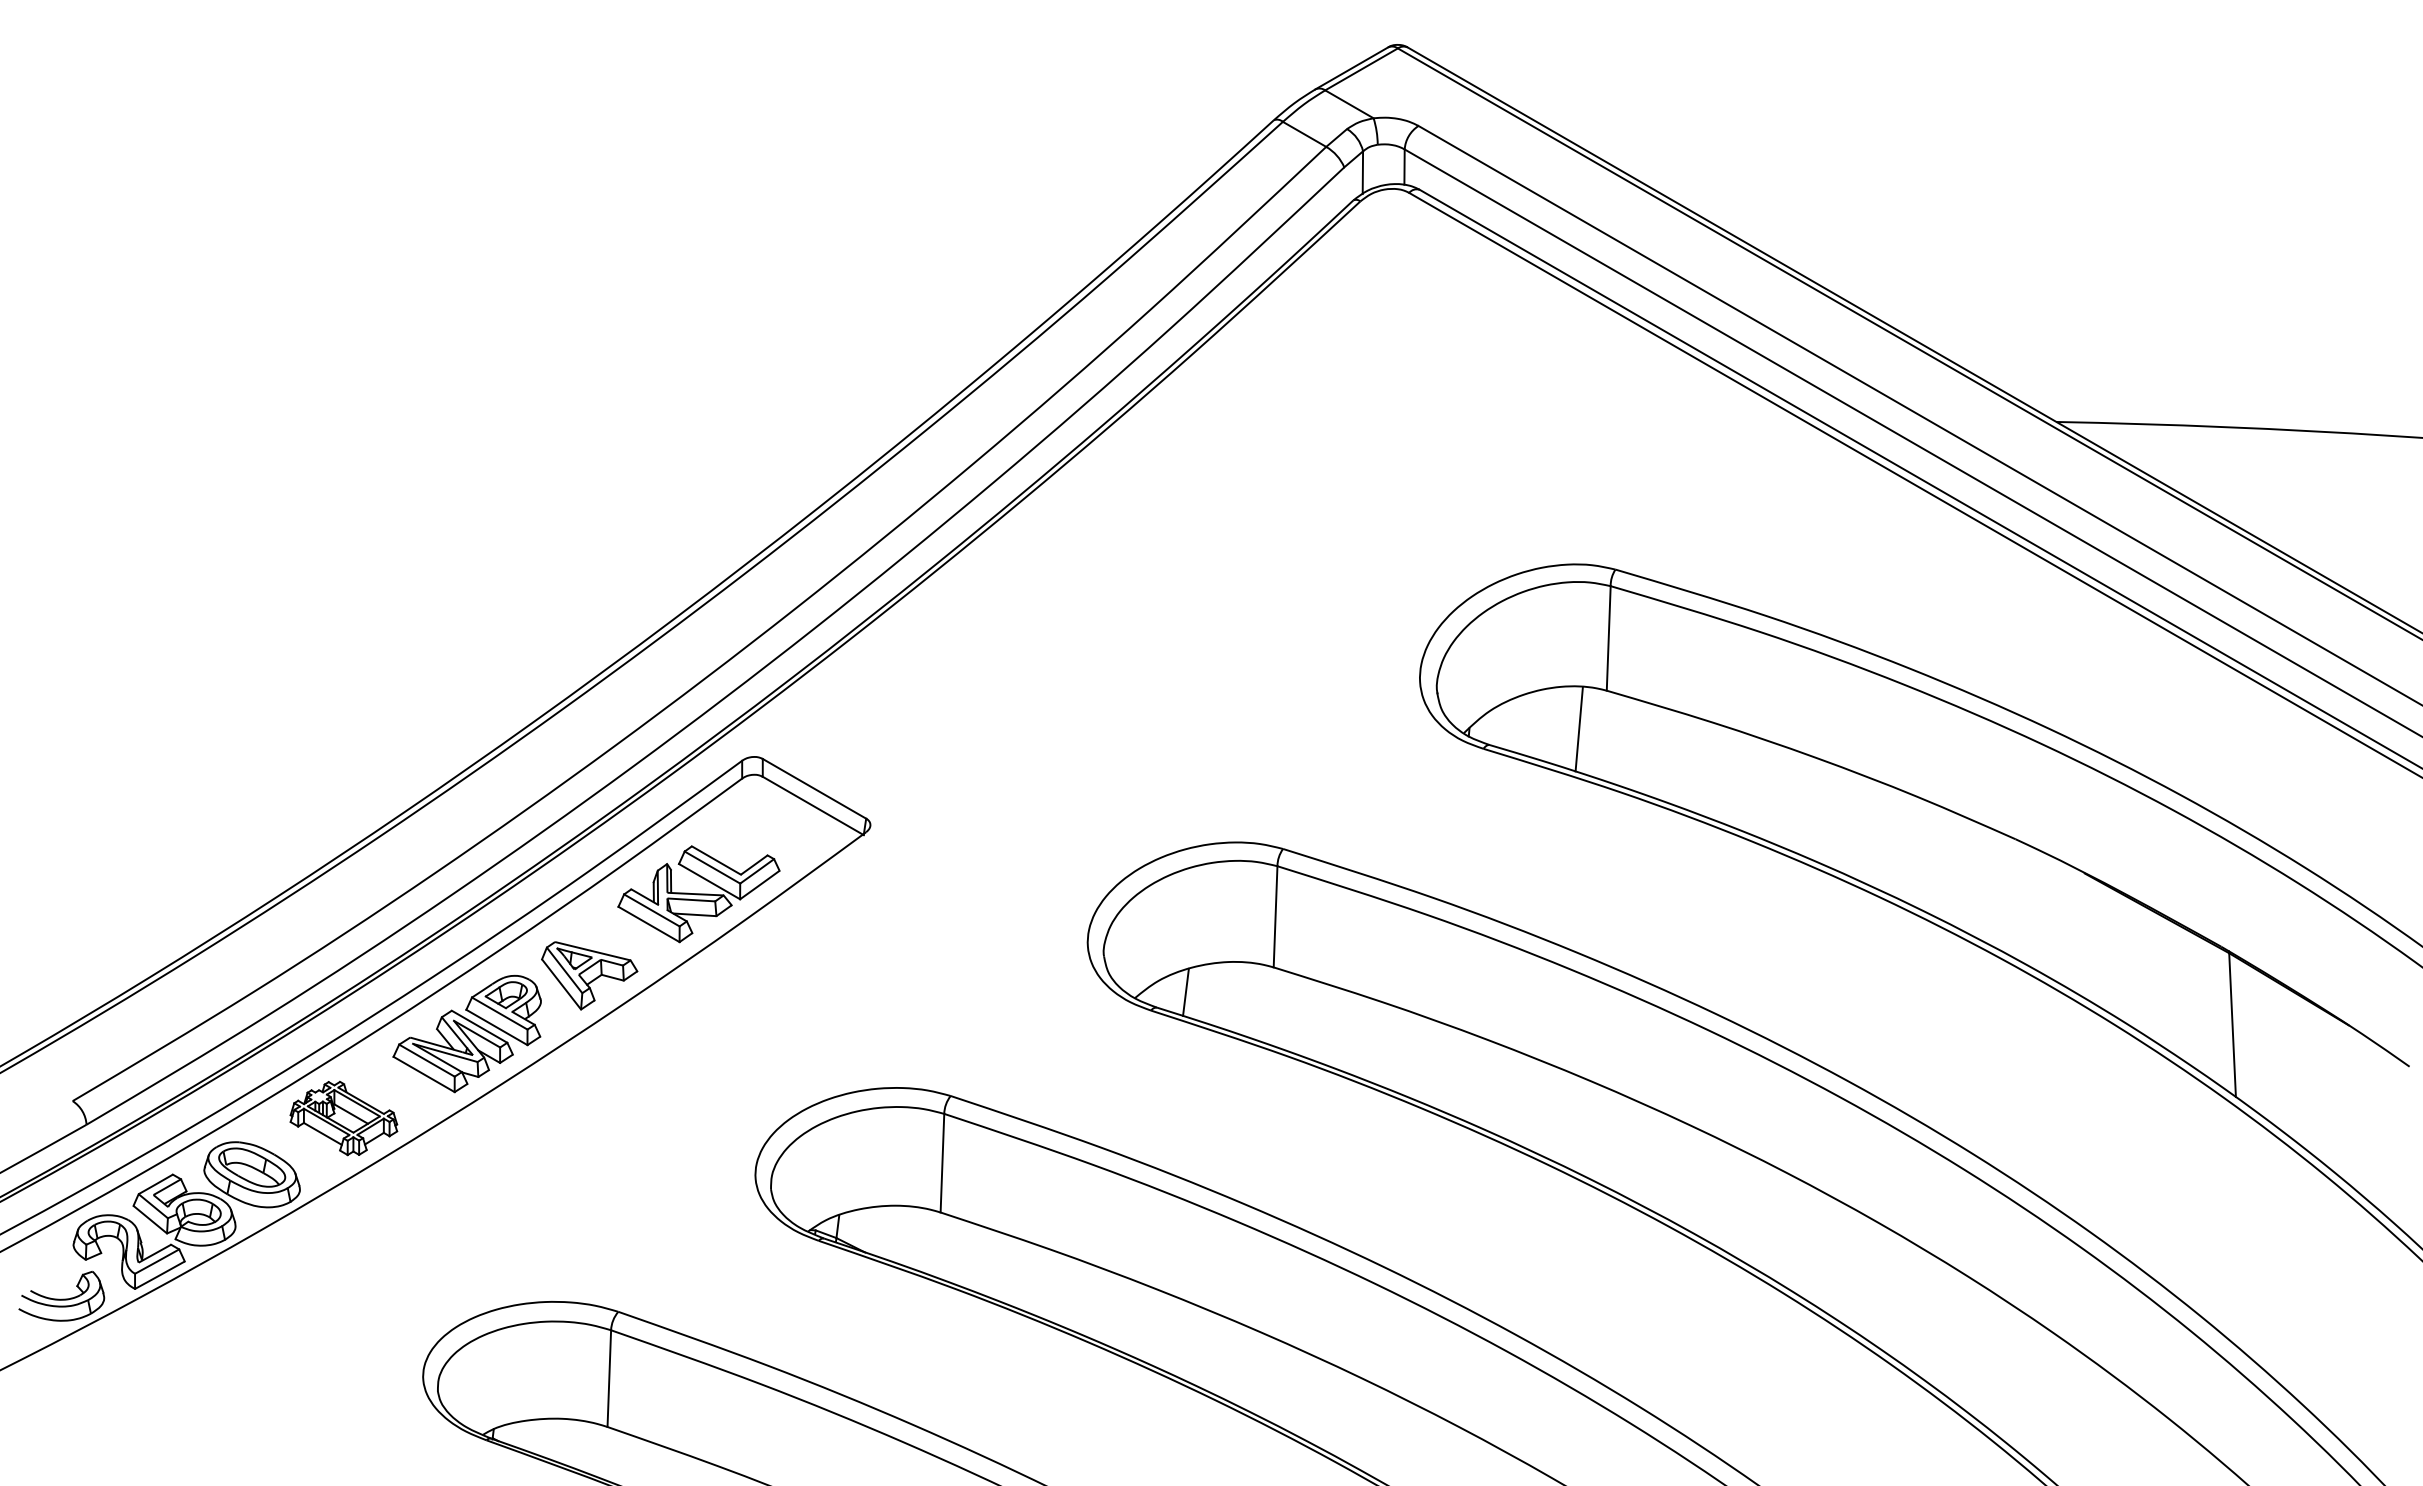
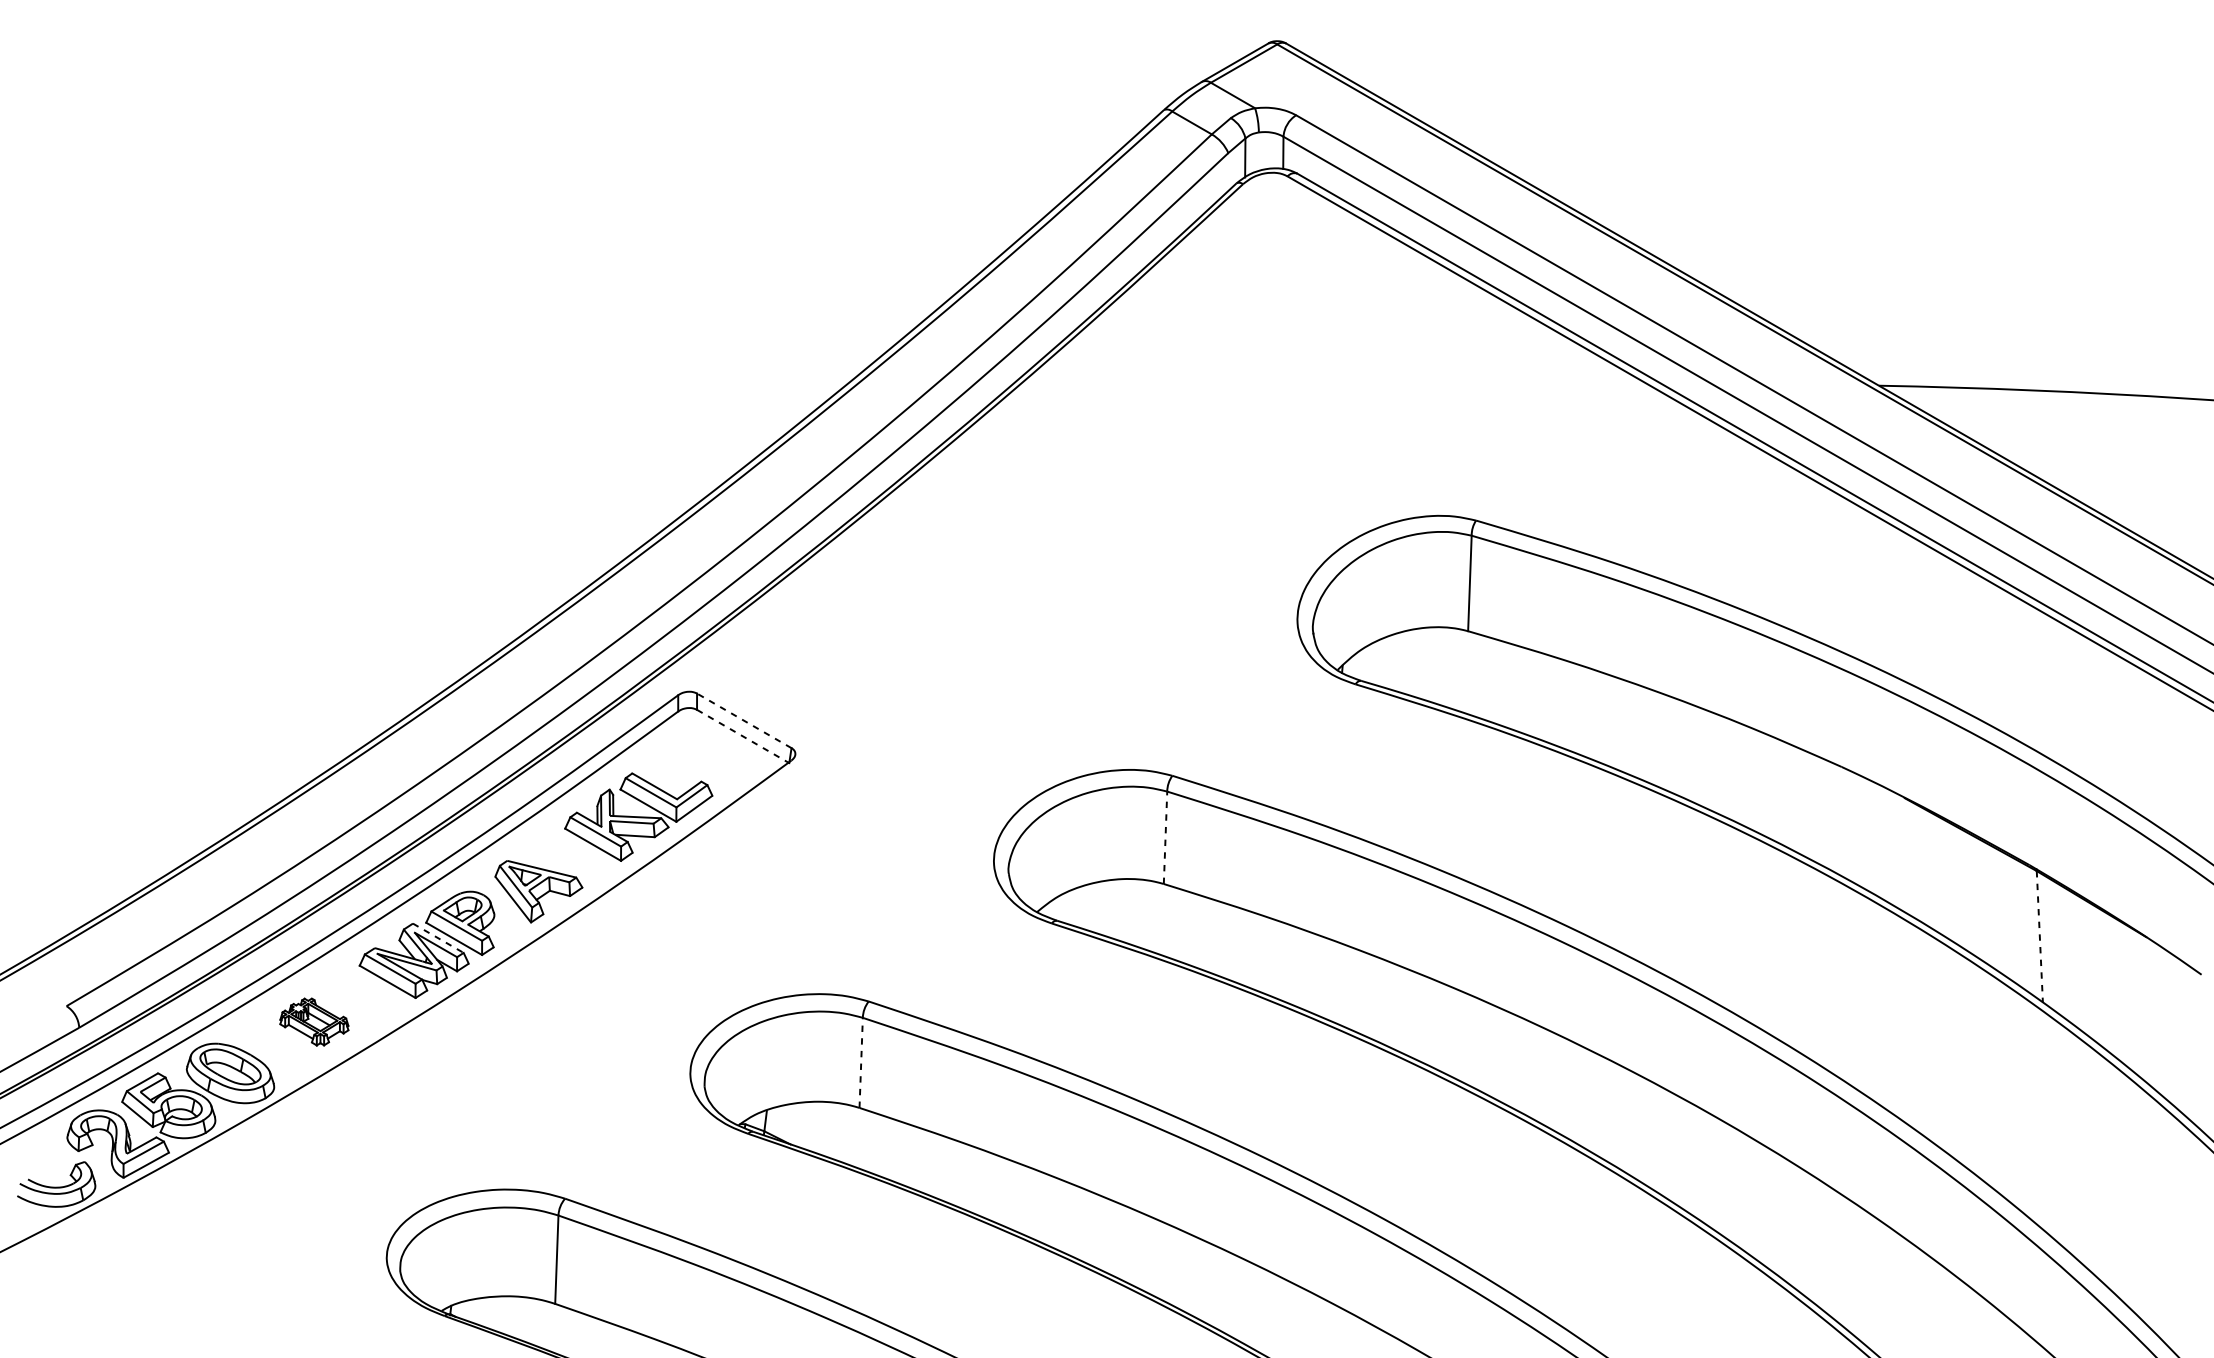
line: (1578, 729) -> (1442, 666), removed
line: (814, 788) -> (744, 720), solid -> dashed
line: (813, 806) -> (743, 737), solid -> dashed
line: (1275, 916) -> (1165, 837), solid -> dashed
line: (1185, 991) -> (1083, 906), removed
line: (2232, 1025) -> (2039, 937), solid -> dashed
line: (480, 1027) -> (439, 938), solid -> dashed
part: (343, 1118) -> (313, 1022), size x0.7
line: (942, 1162) -> (861, 1062), solid -> dashed

